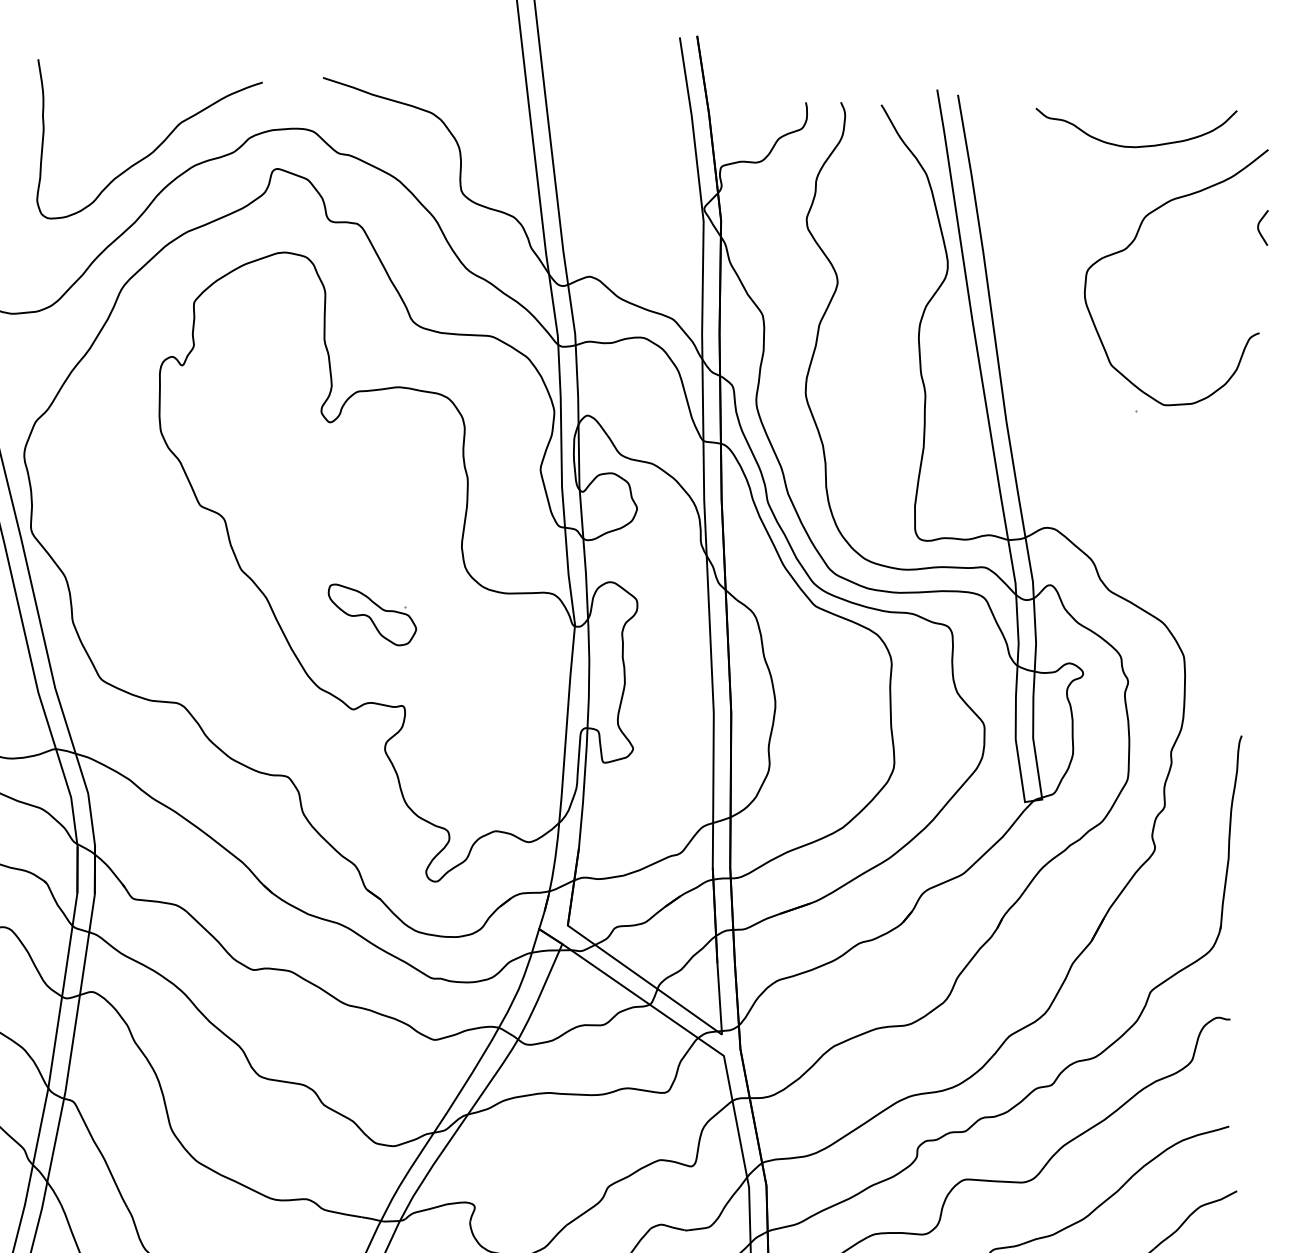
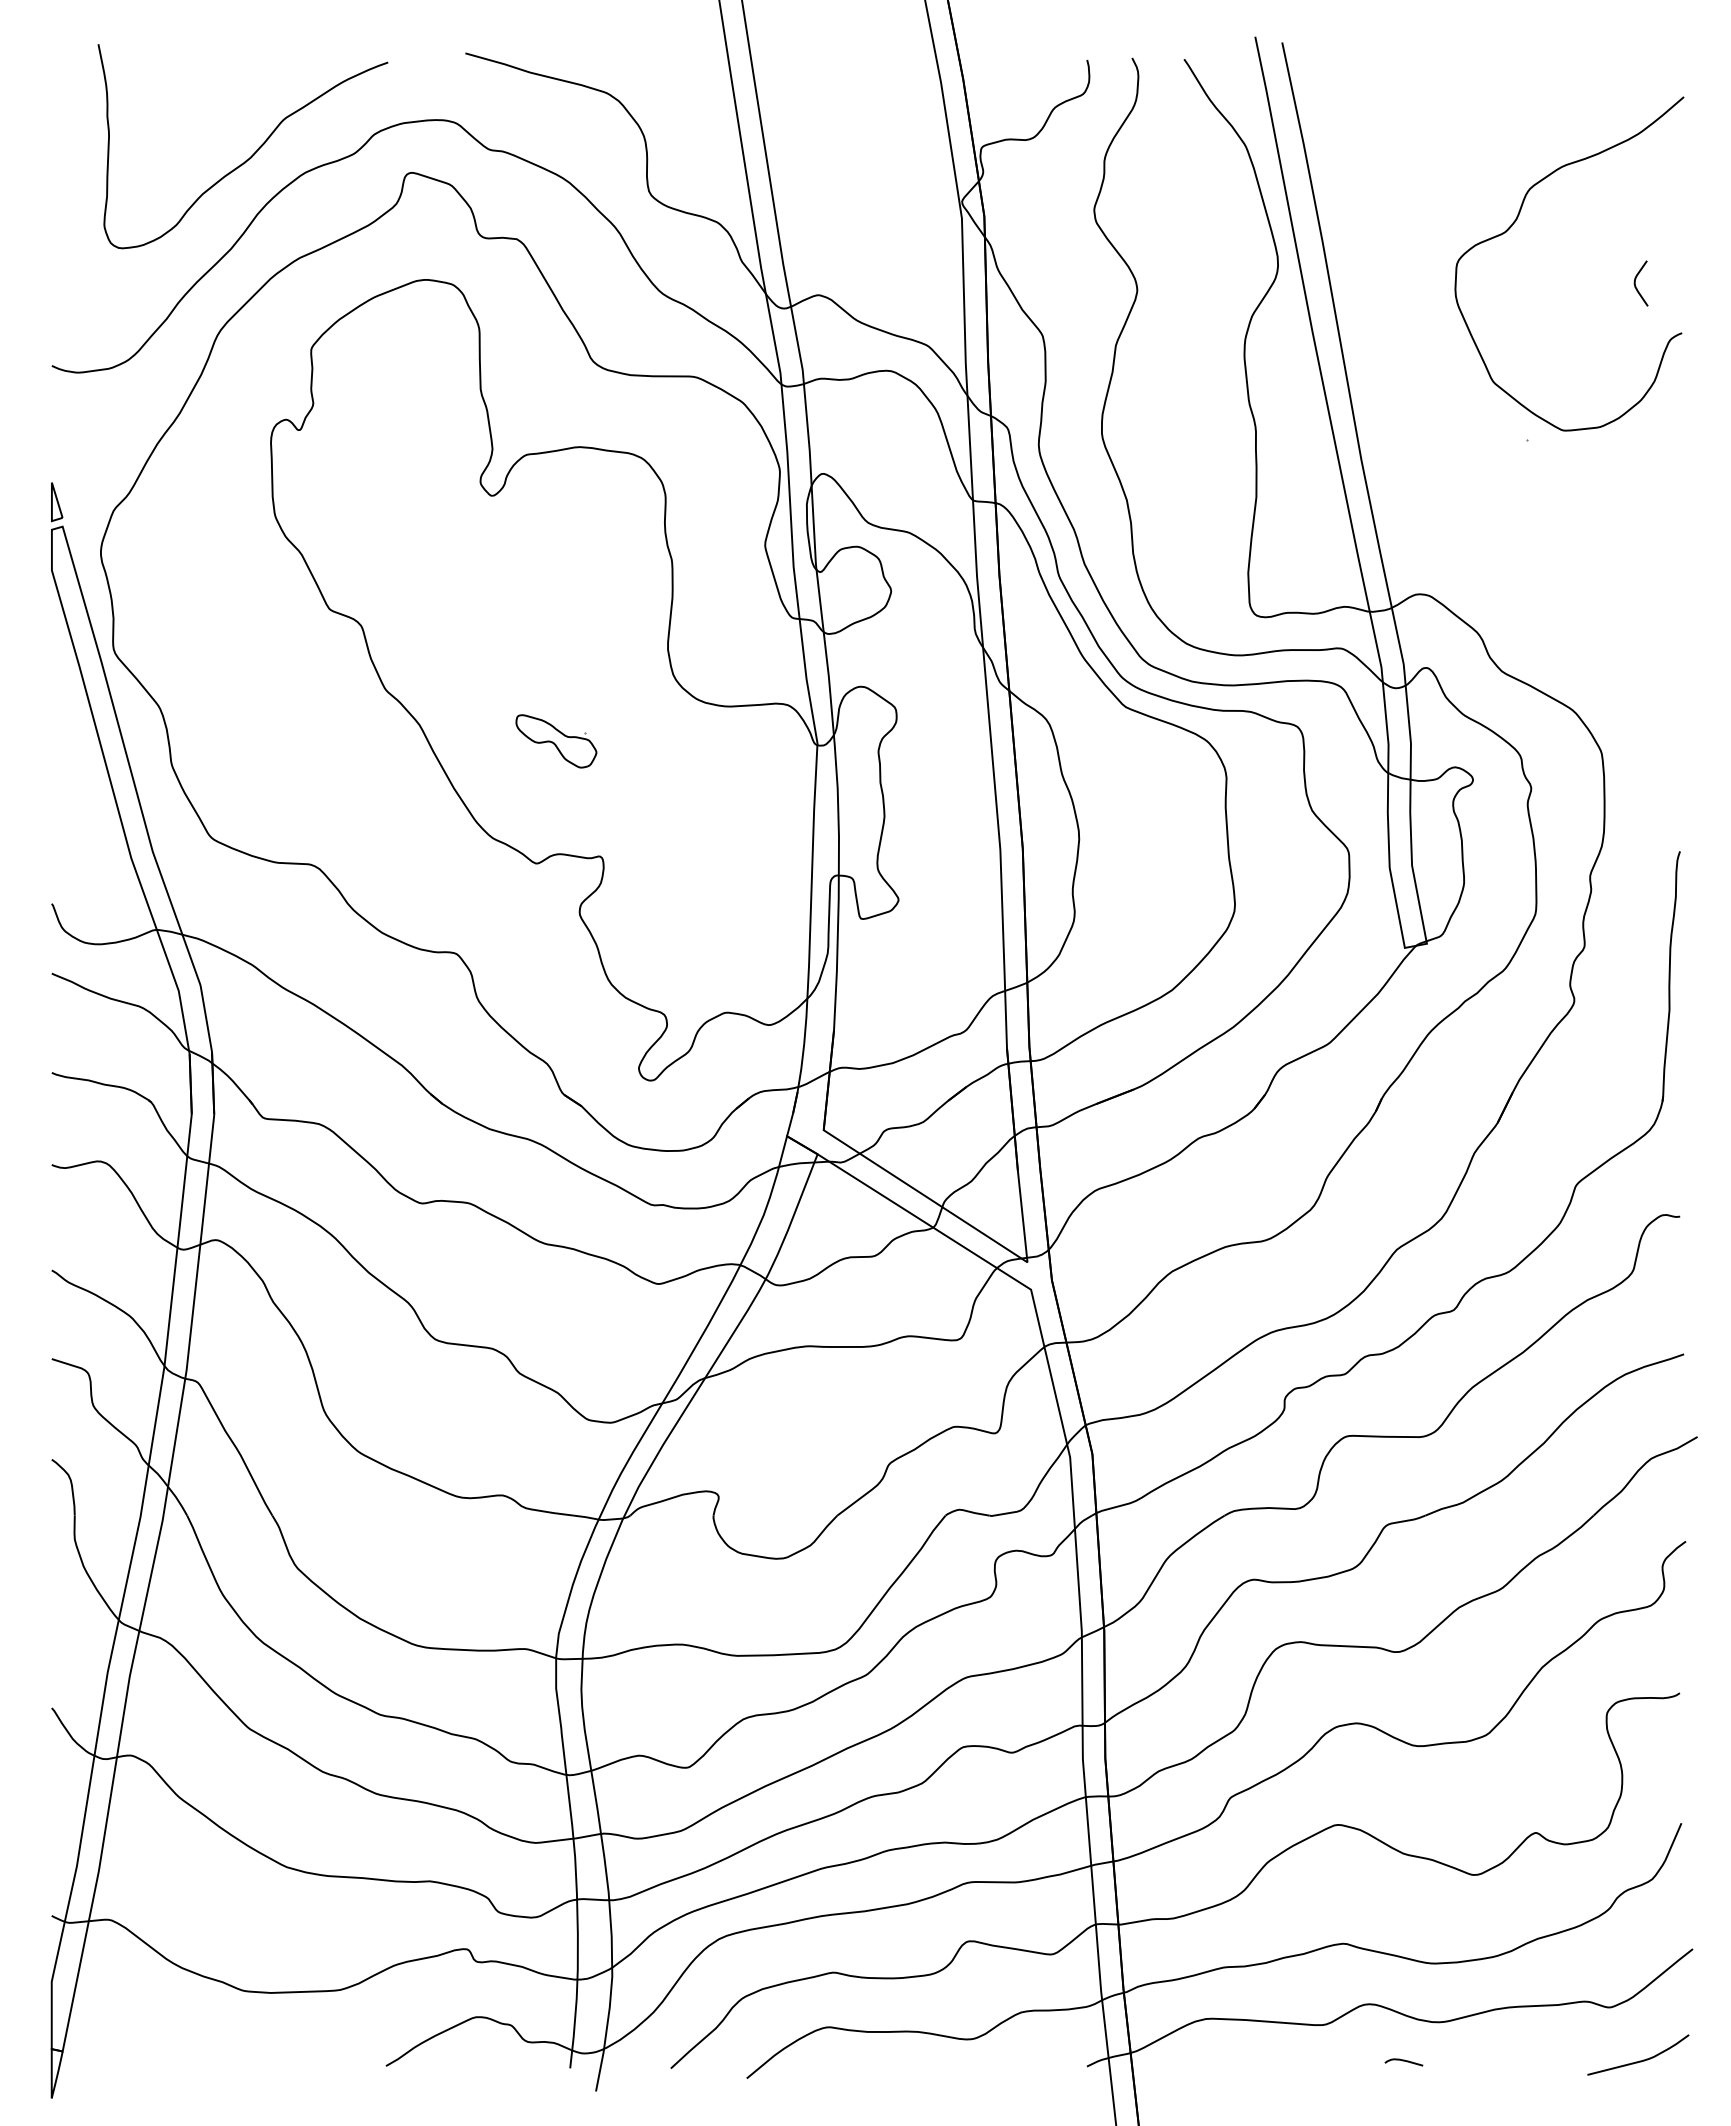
curve: (1135, 146) -> (1512, 99), removed
curve: (1258, 227) -> (1635, 283), moved
part: (372, 615) -> (556, 741), size x0.7

